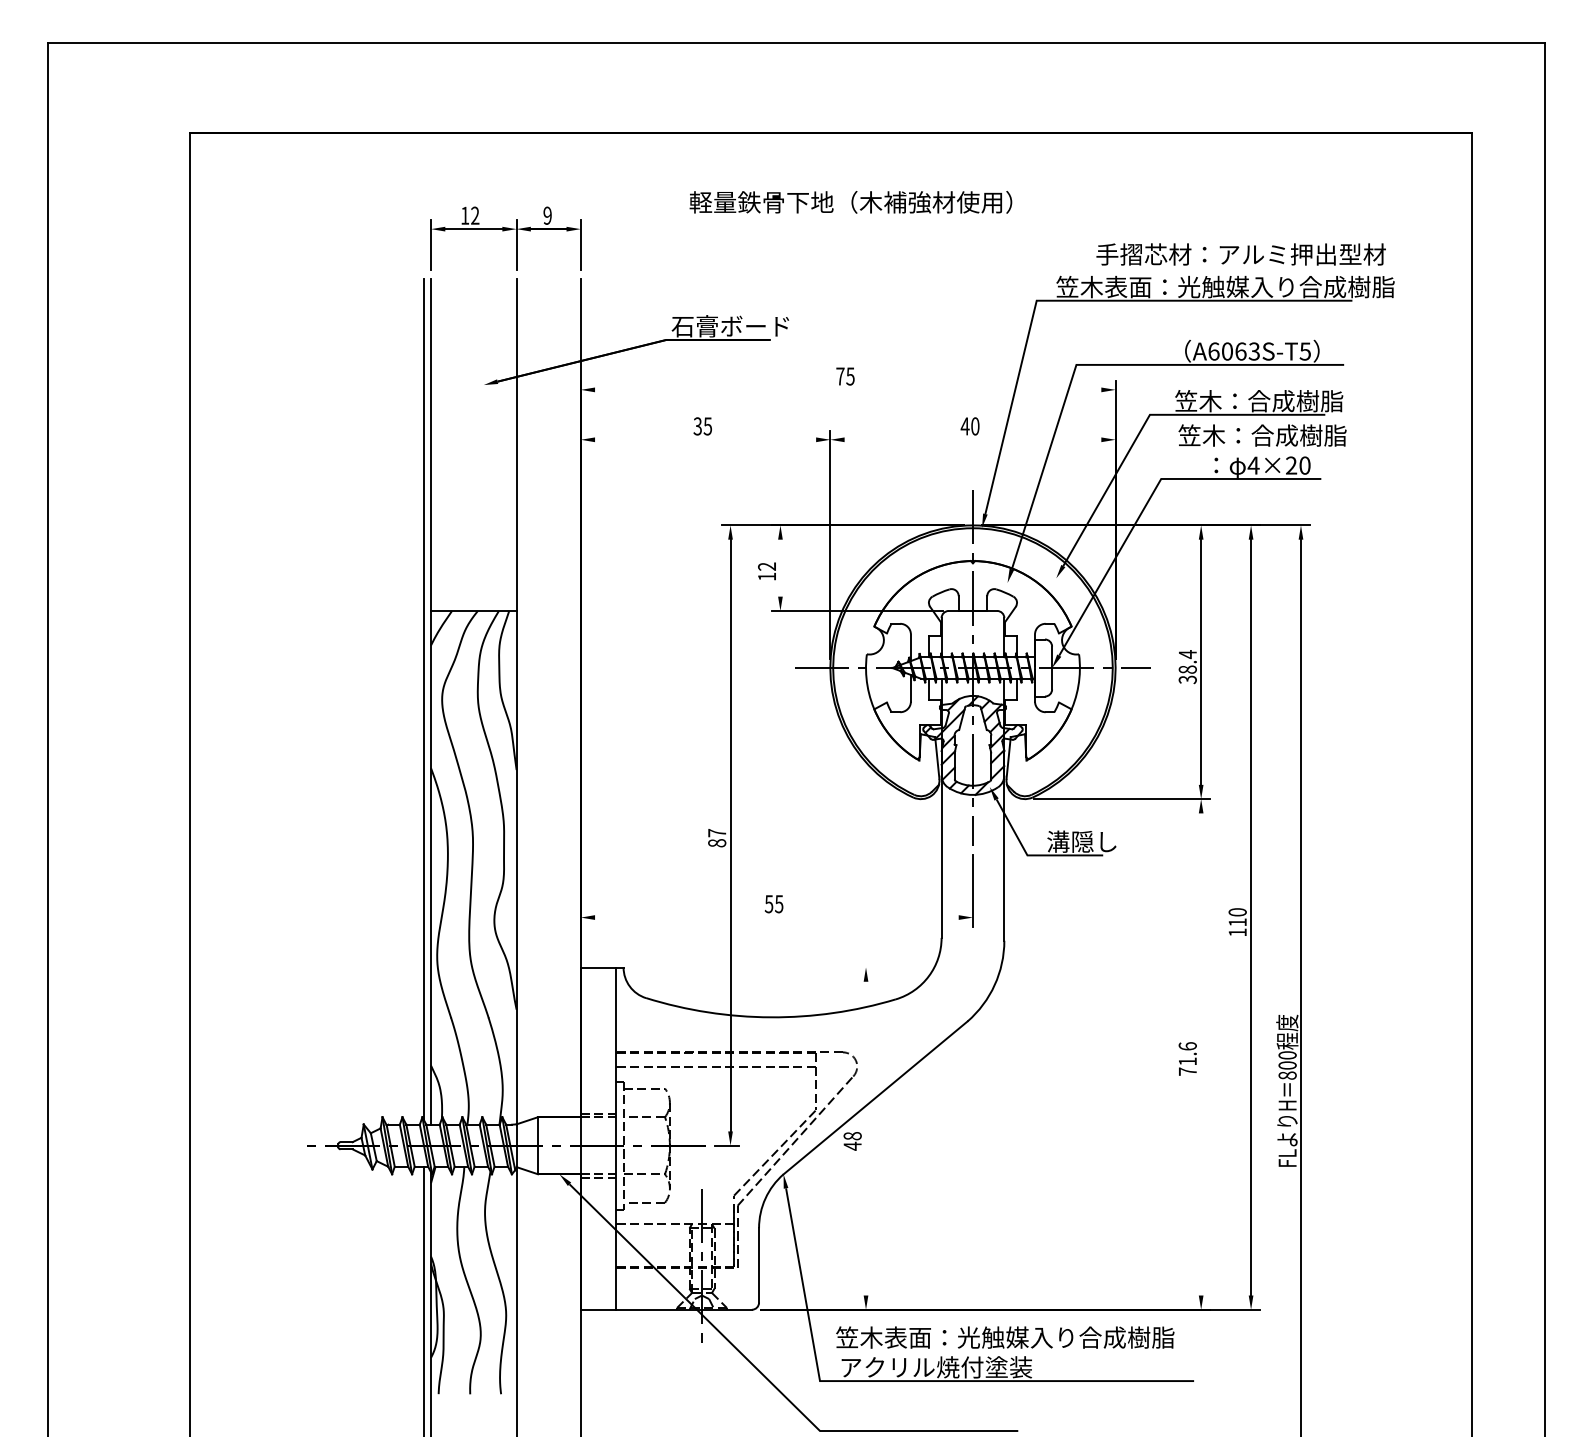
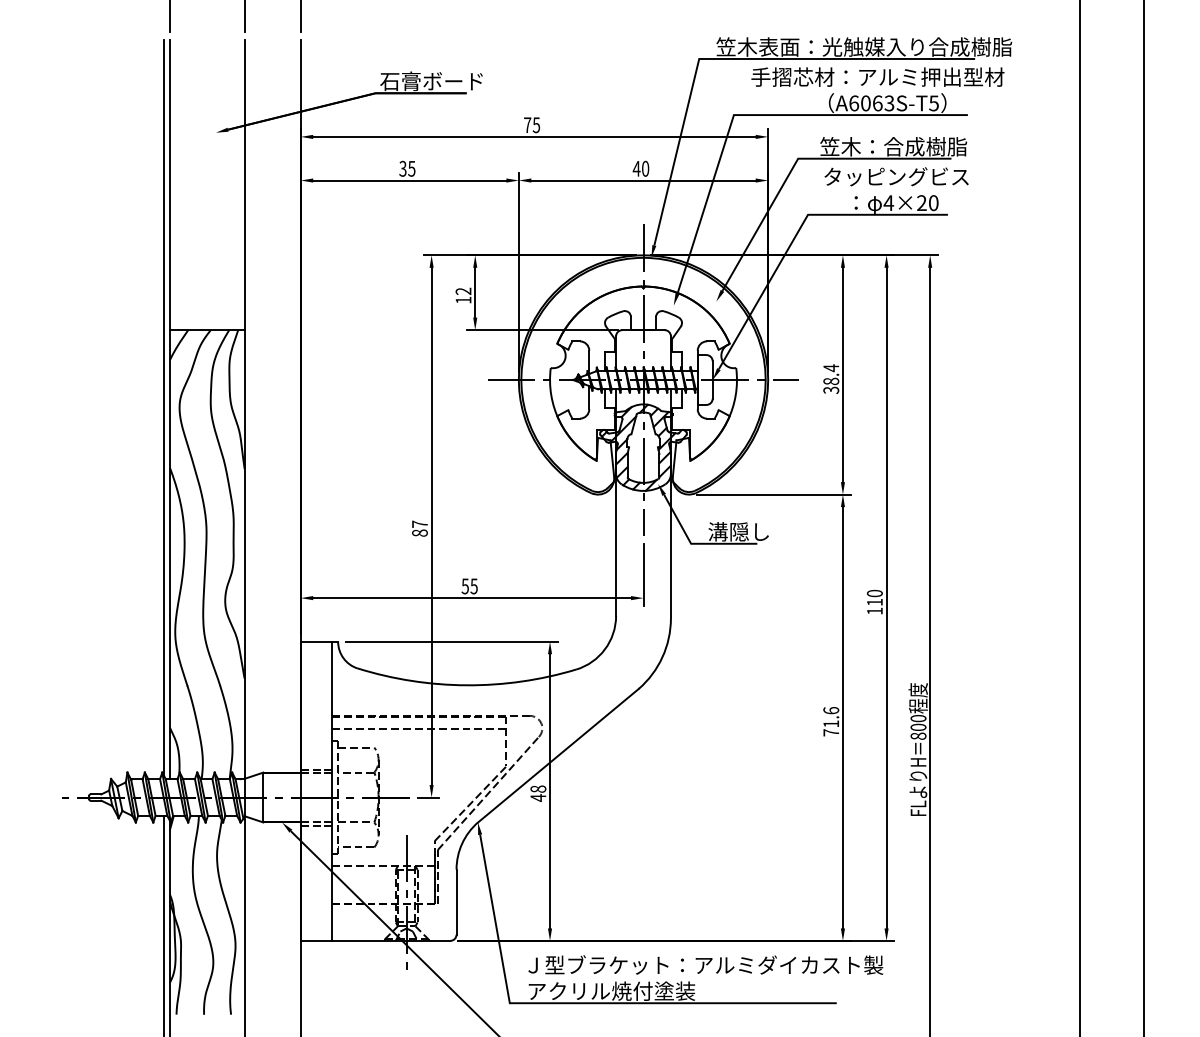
text: (1240, 254) -> (877, 77), moved
line: (848, 389) -> (534, 136), added
text: (1262, 435) -> (896, 176), 笠木：合成樹脂 -> タッピングビス
line: (705, 439) -> (409, 180), added
line: (972, 439) -> (643, 180), added
line: (780, 567) -> (475, 292), added
line: (776, 917) -> (471, 598), added
line: (753, 967) -> (451, 641), added
line: (1201, 1054) -> (843, 717), added
line: (866, 1138) -> (550, 791), added
text: (1041, 1337) -> (703, 965), 笠木表面：光触媒入り合成樹脂 -> Ｊ型ブラケット：アルミダイカスト製

